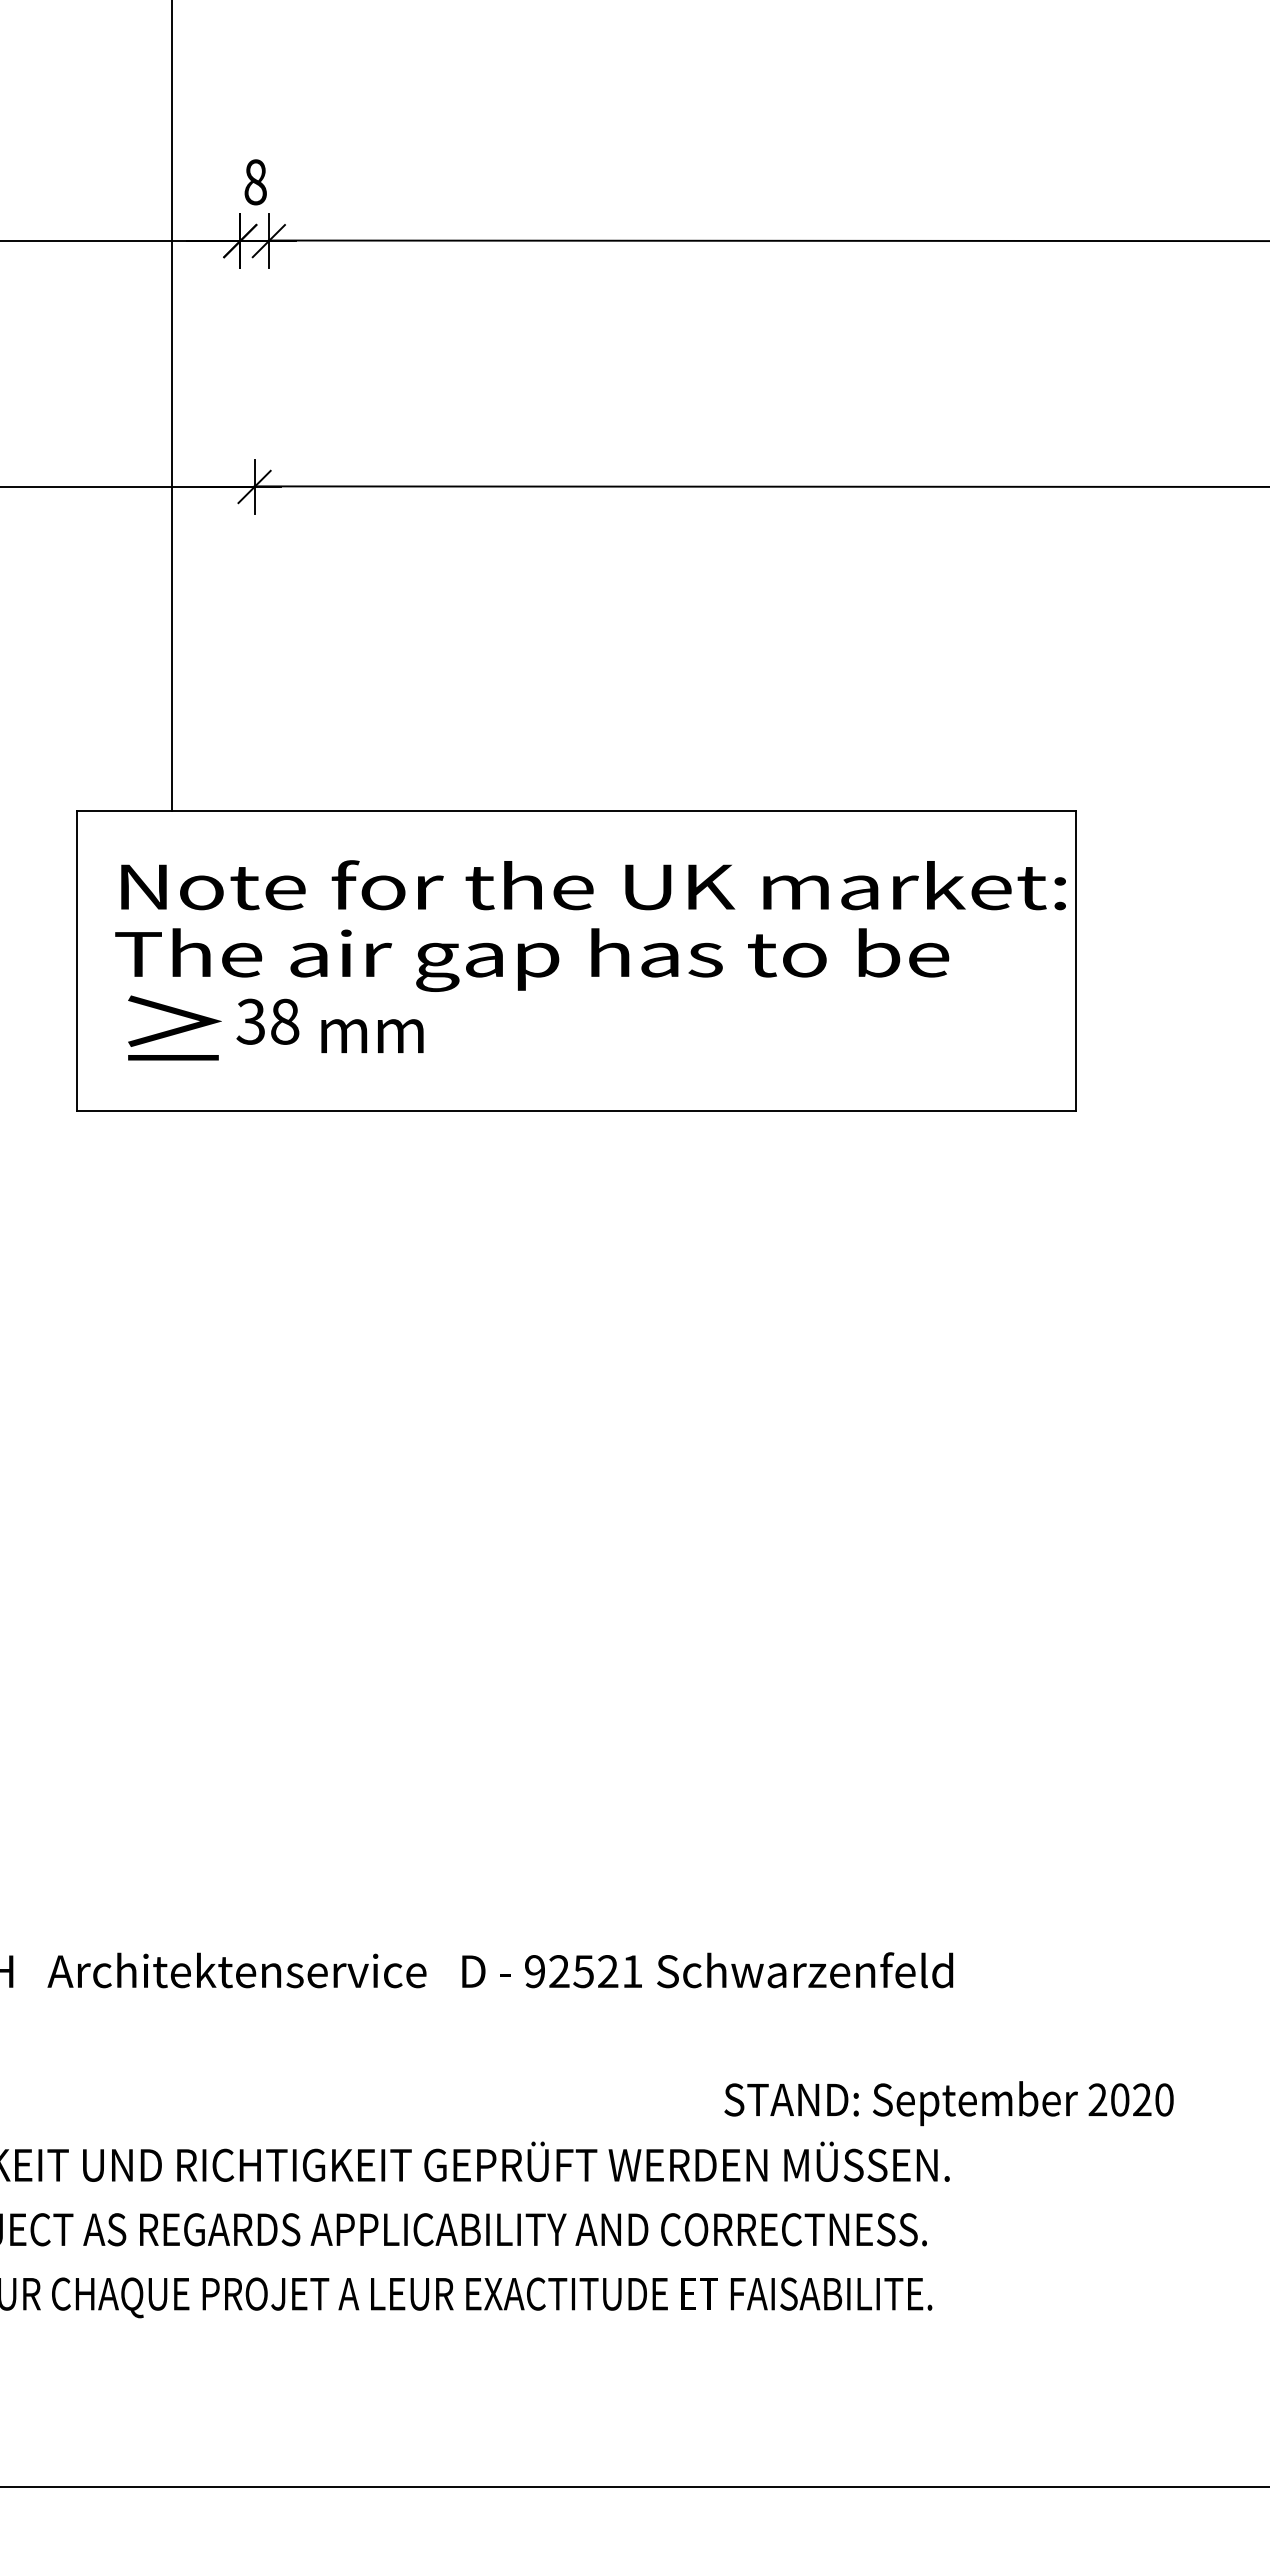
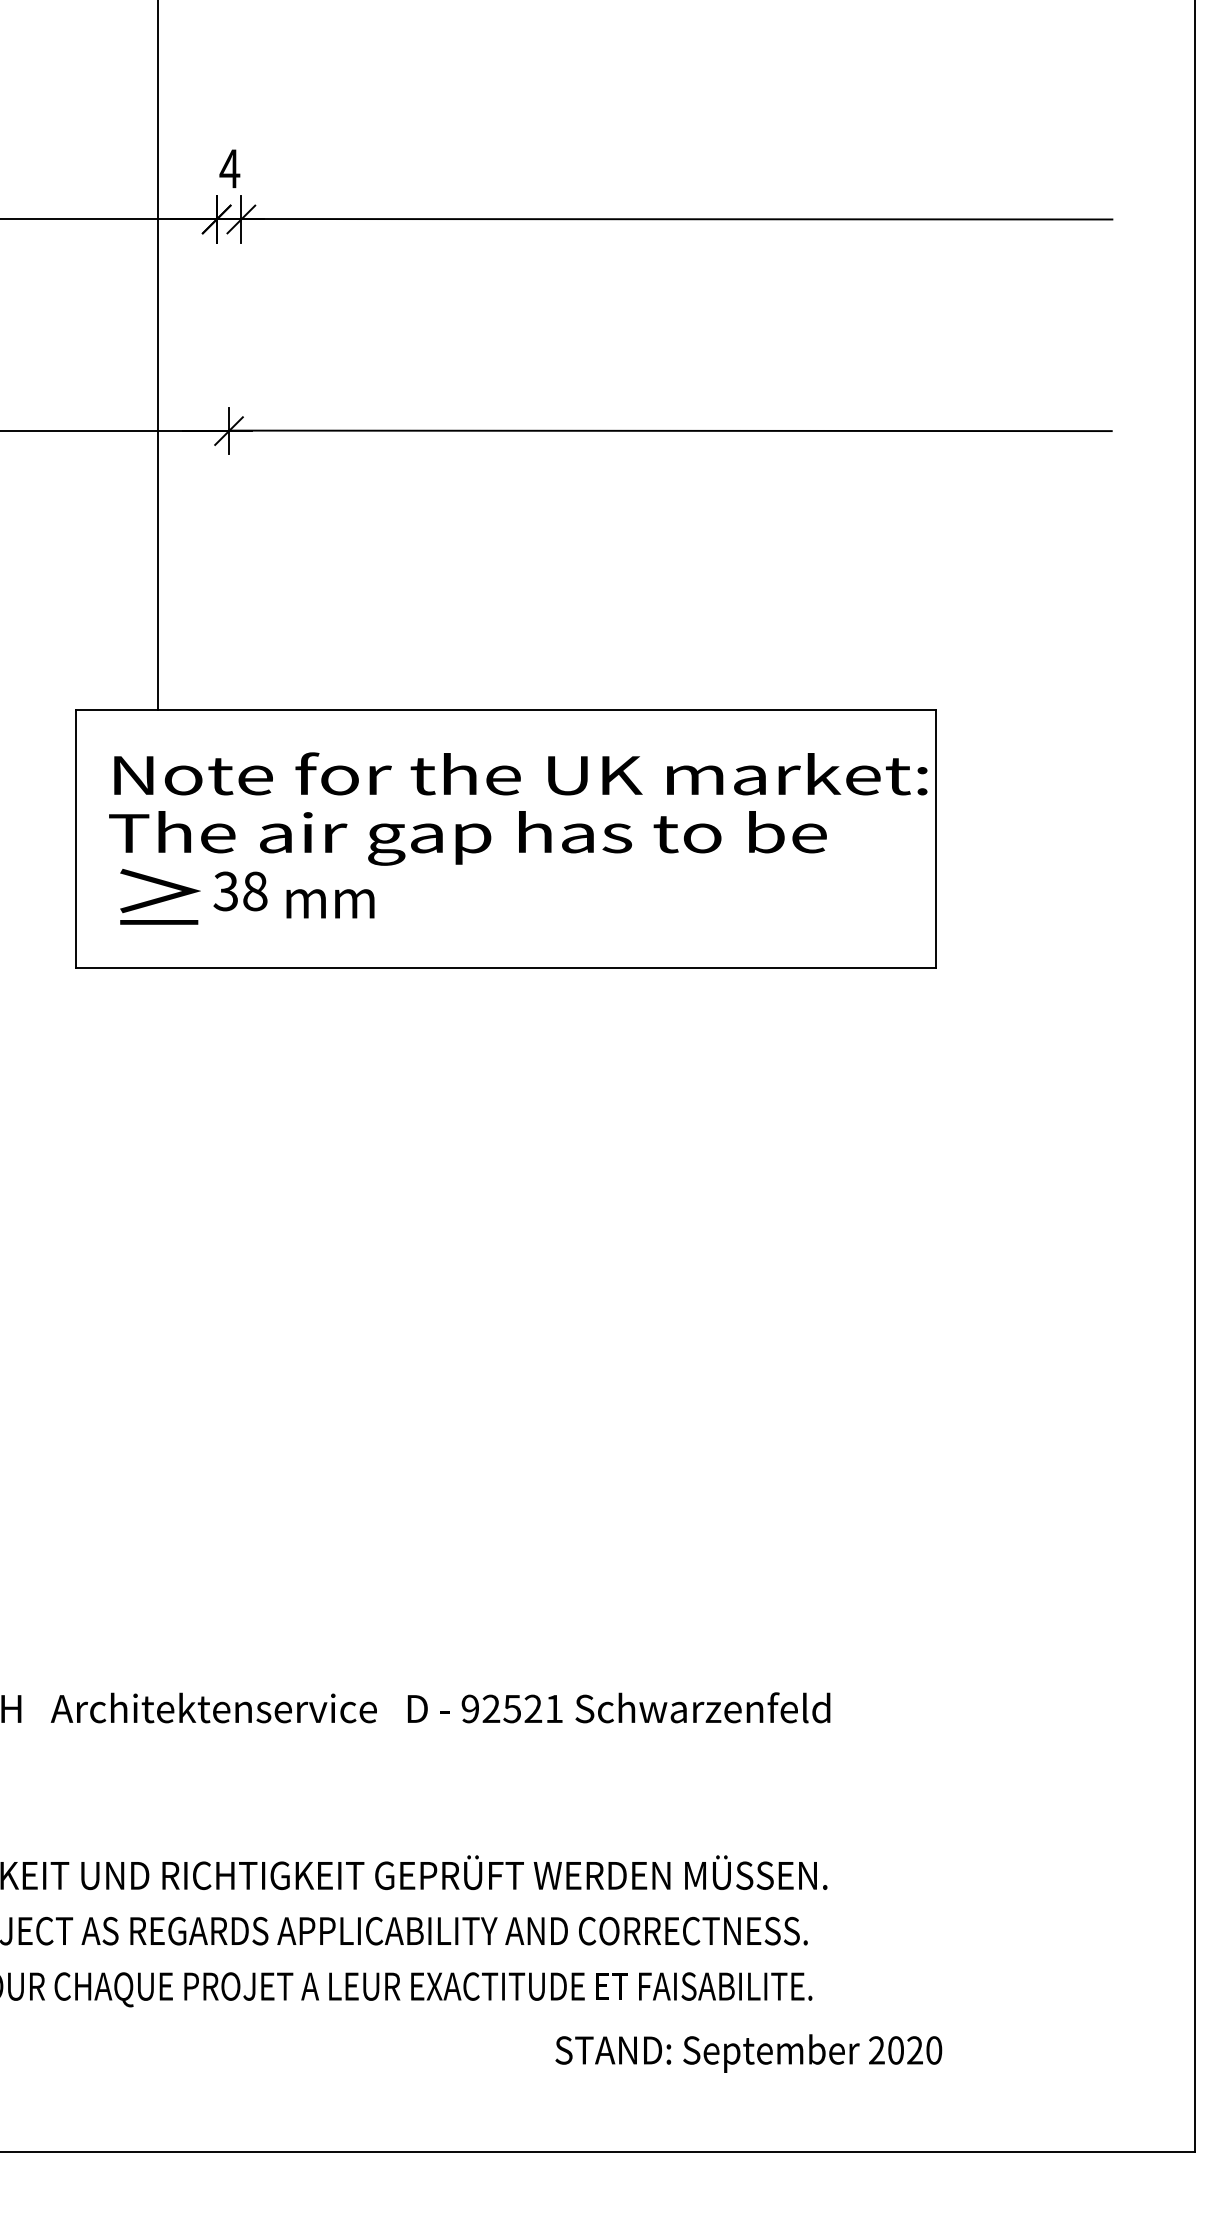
text: (255, 181) -> (229, 168), 8 -> 4
text: (948, 2103) -> (748, 2053), moved

